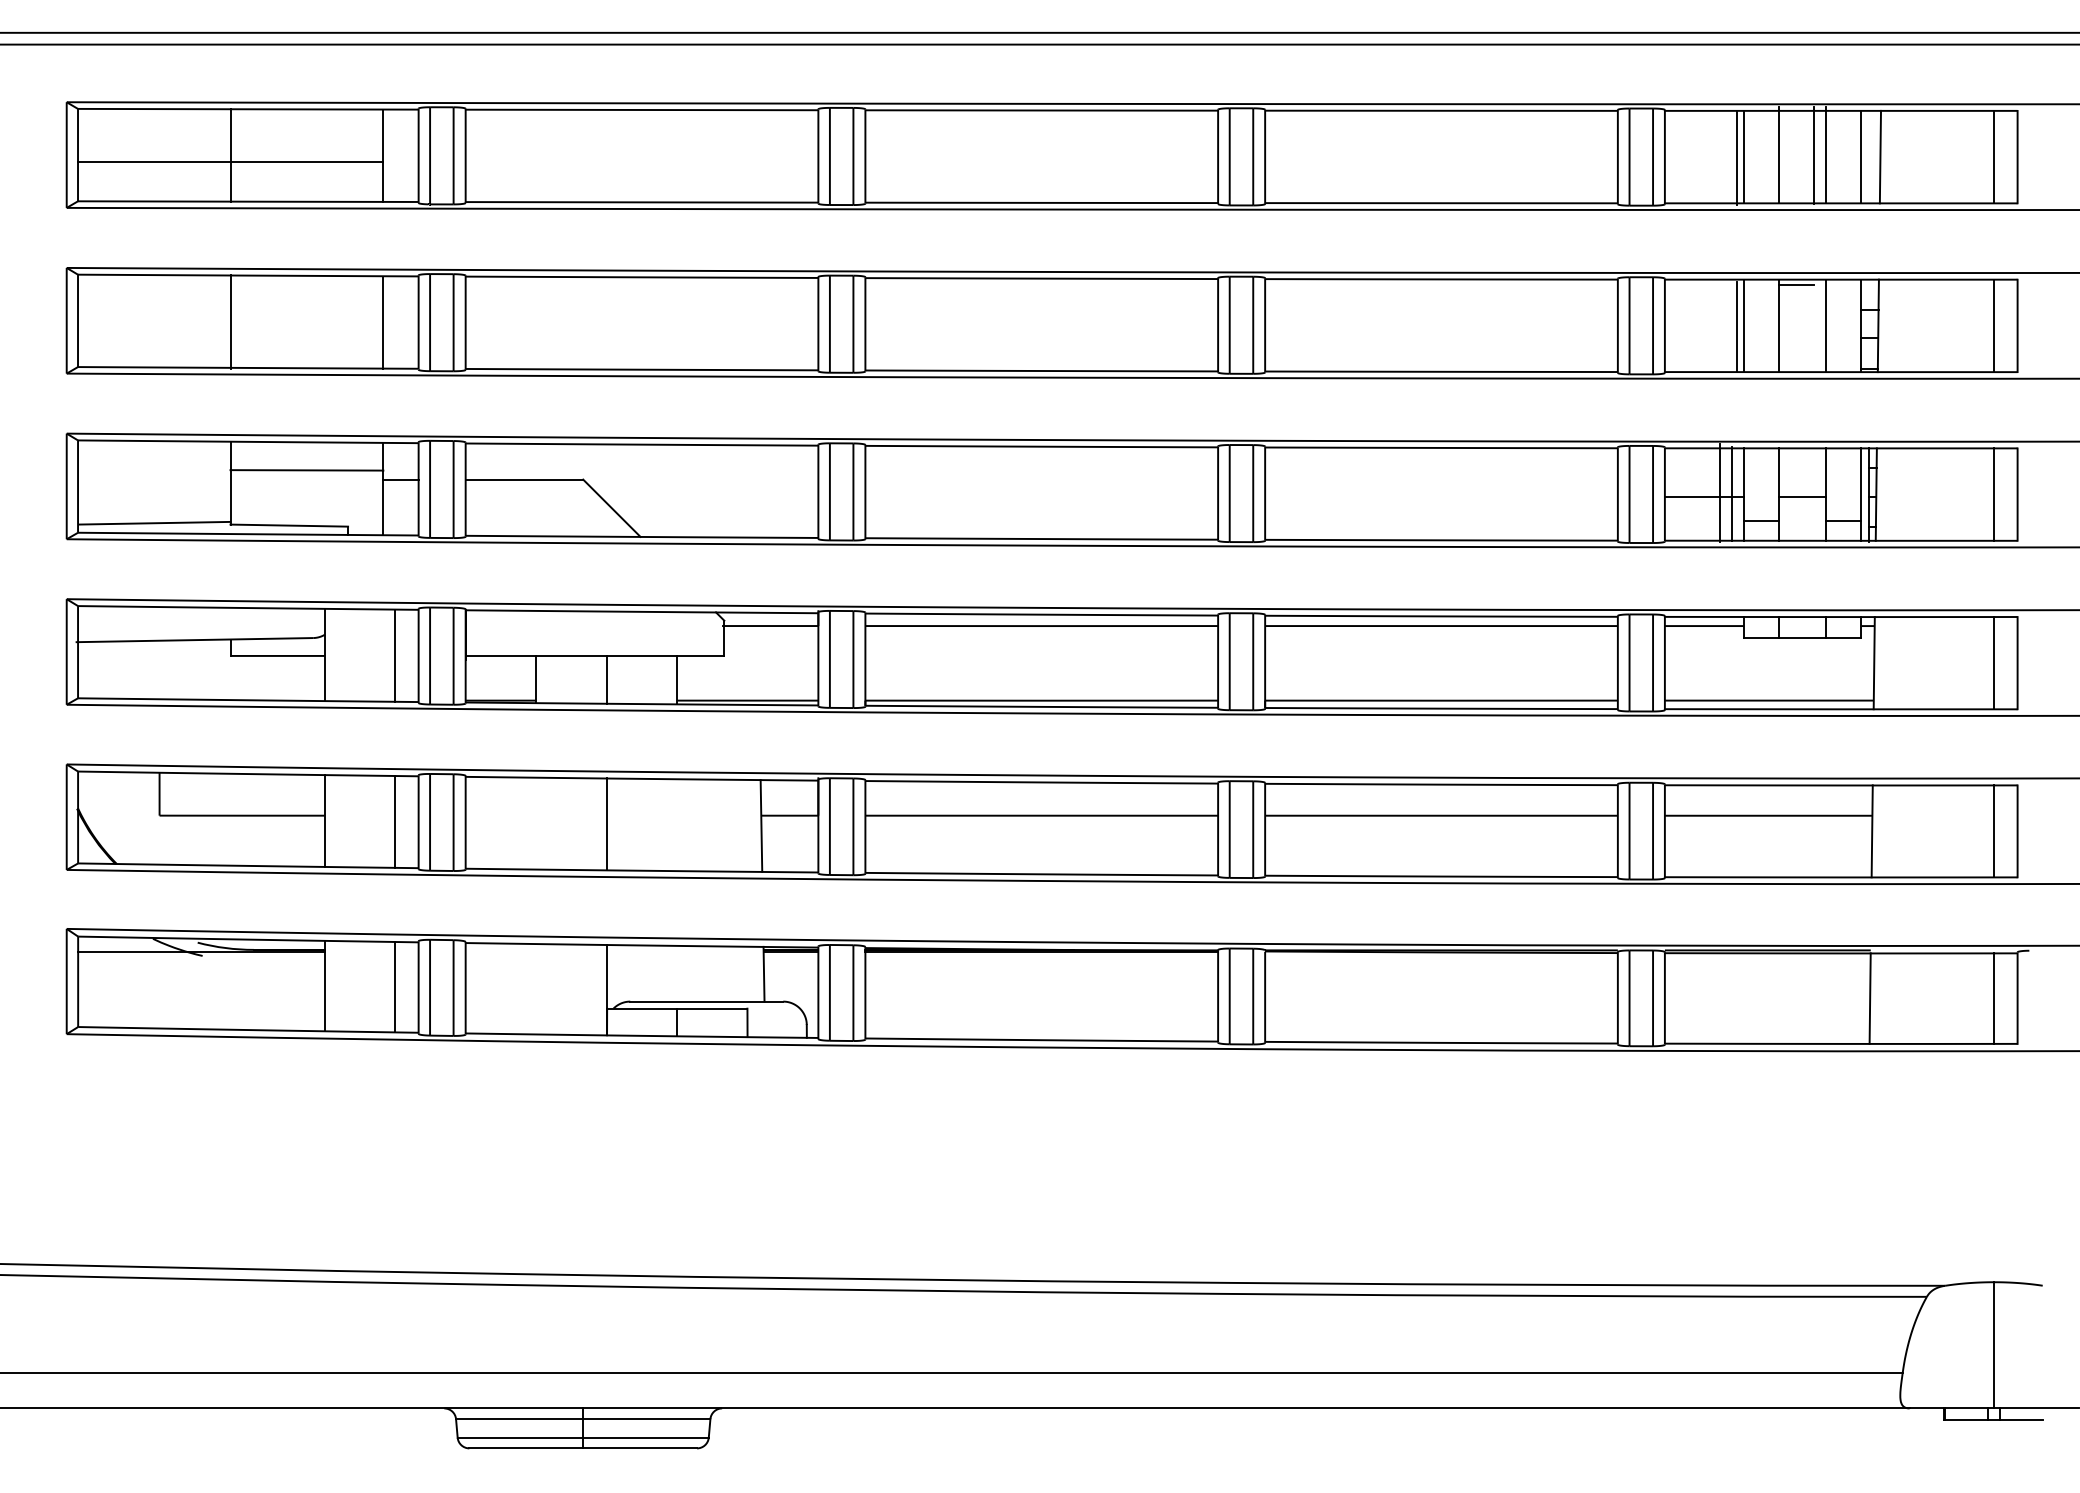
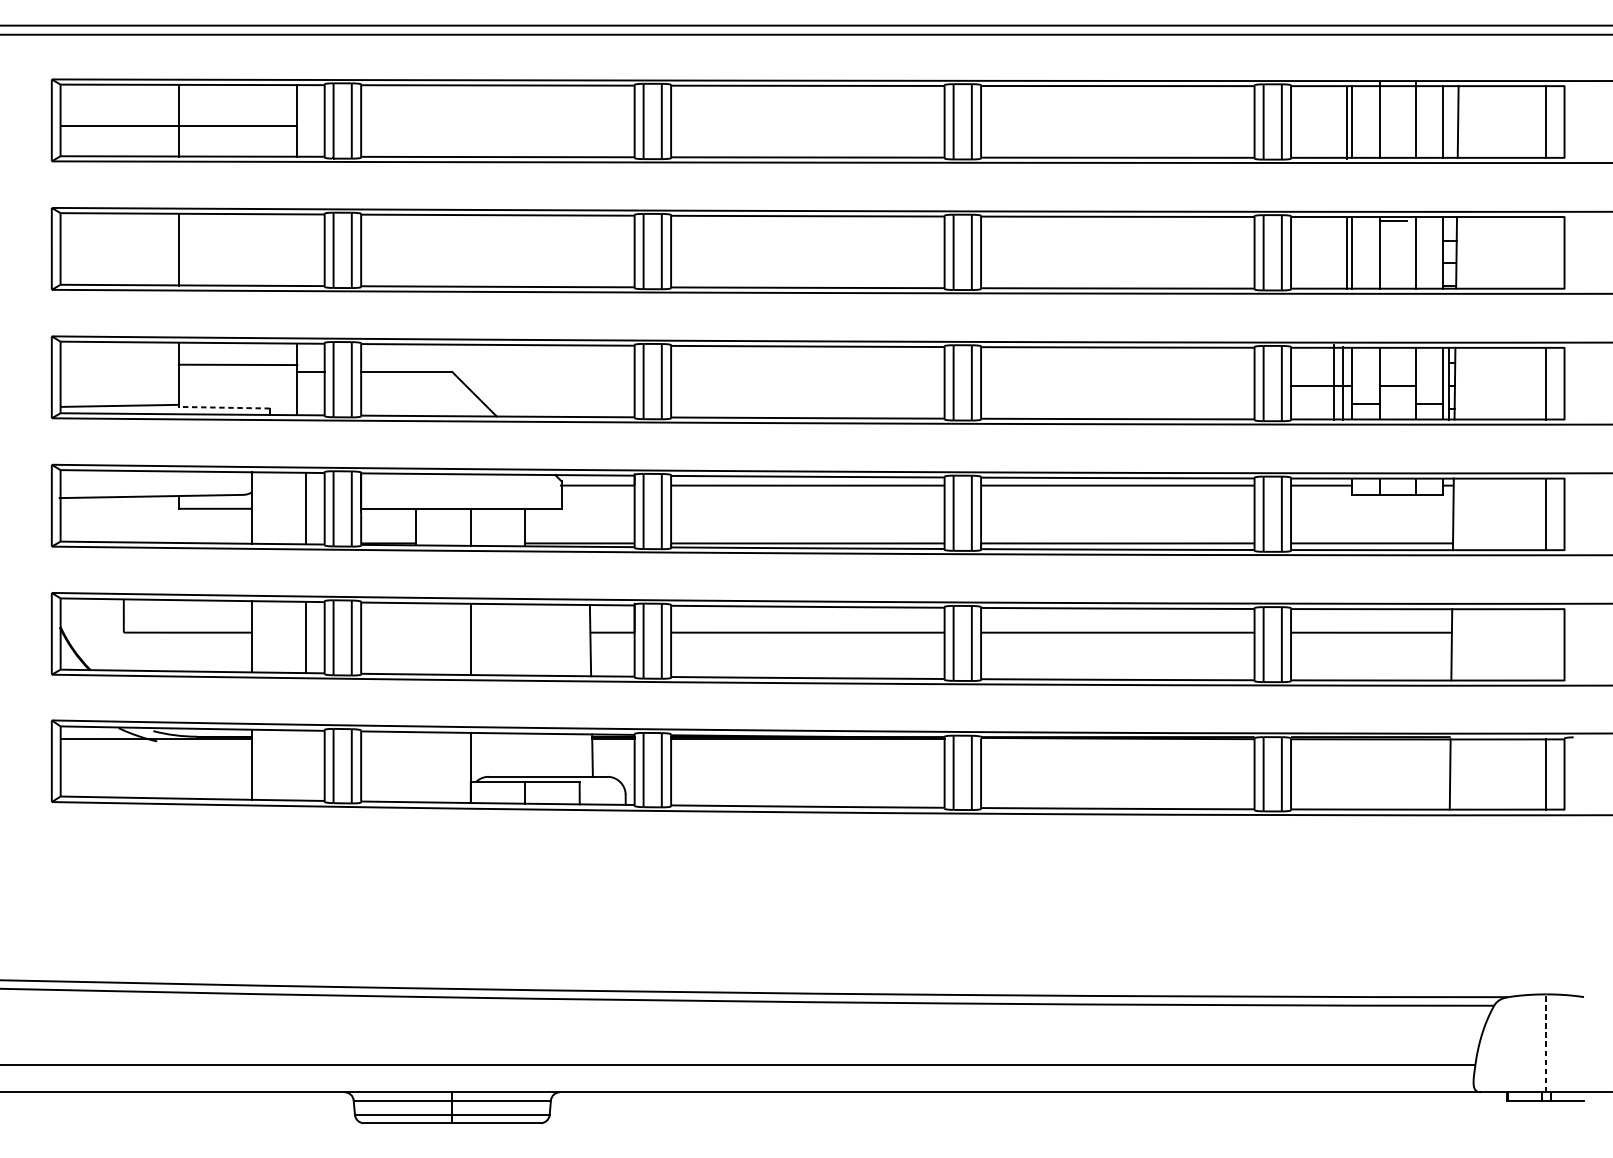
line: (1814, 155) -> (1407, 120), removed
line: (383, 322) -> (297, 250), removed
line: (1994, 325) -> (1546, 252), removed
line: (289, 525) -> (224, 407), solid -> dashed
line: (1994, 831) -> (1546, 644), removed
line: (395, 986) -> (306, 765), removed
line: (1994, 1344) -> (1546, 1042), solid -> dashed

